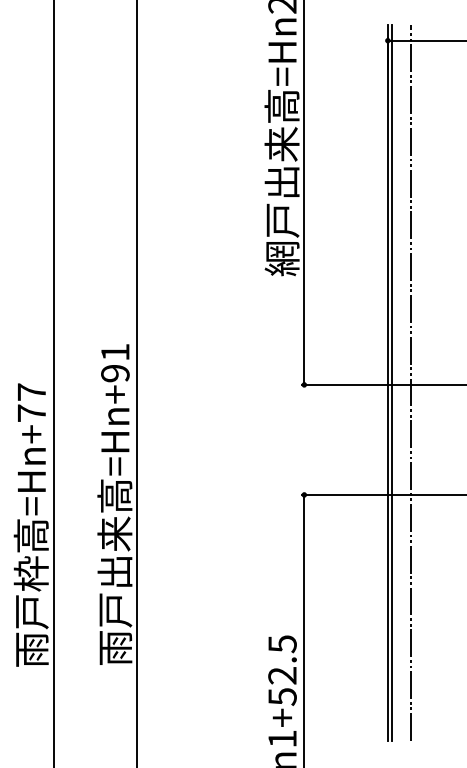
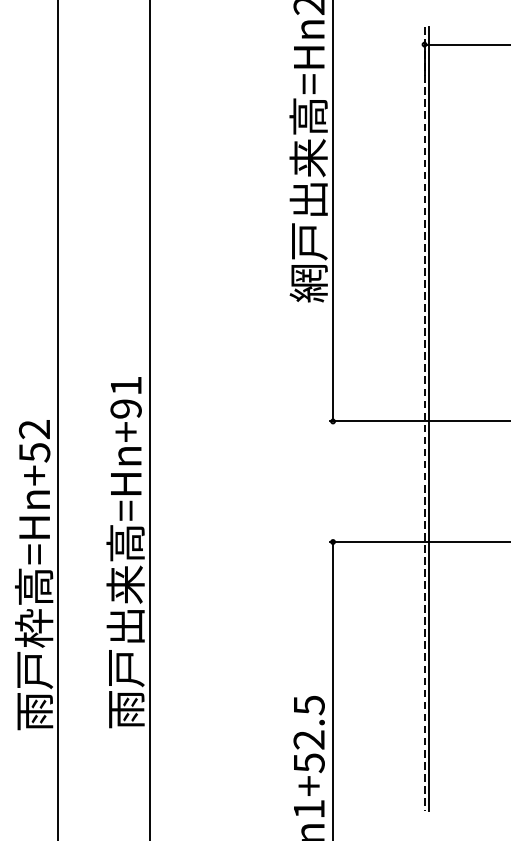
line: (387, 382) -> (424, 418), solid -> dashed
line: (410, 382) -> (449, 418), removed
text: (31, 402) -> (34, 440), =Hn+77 -> =Hn+52

